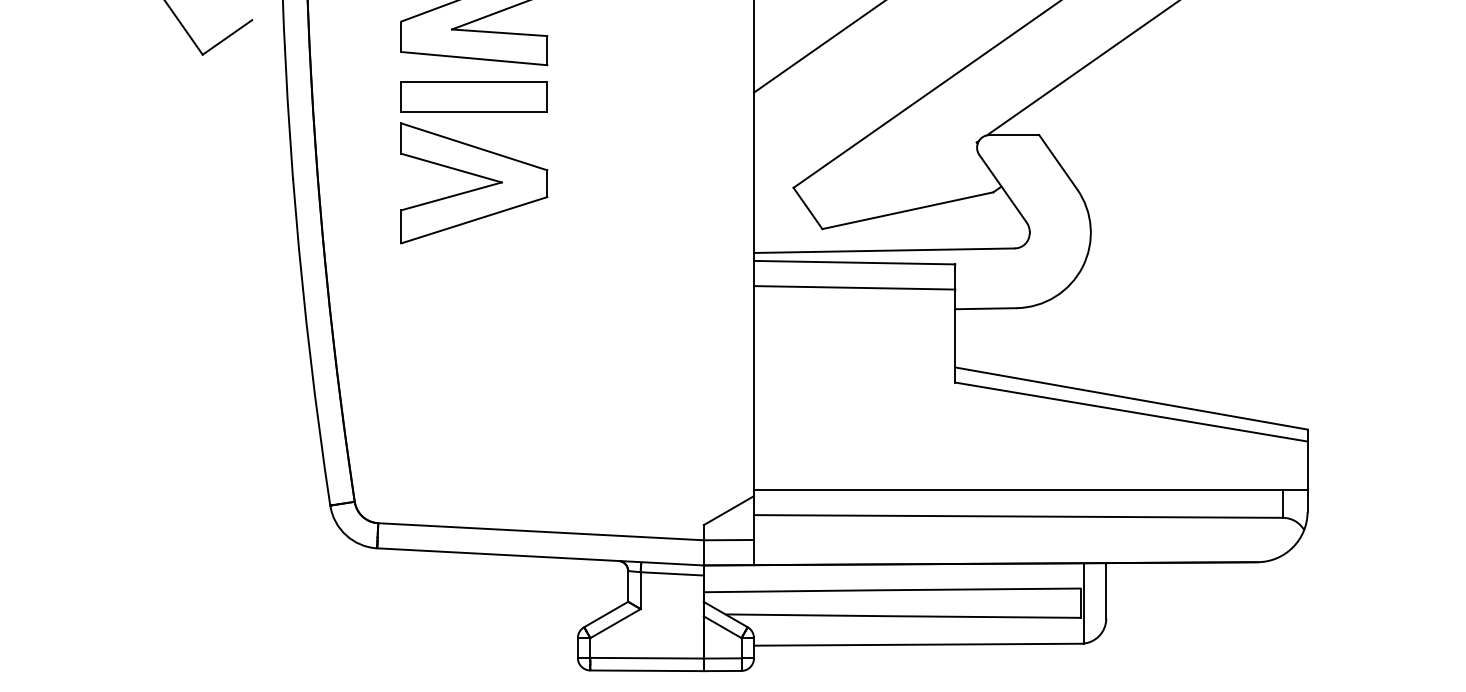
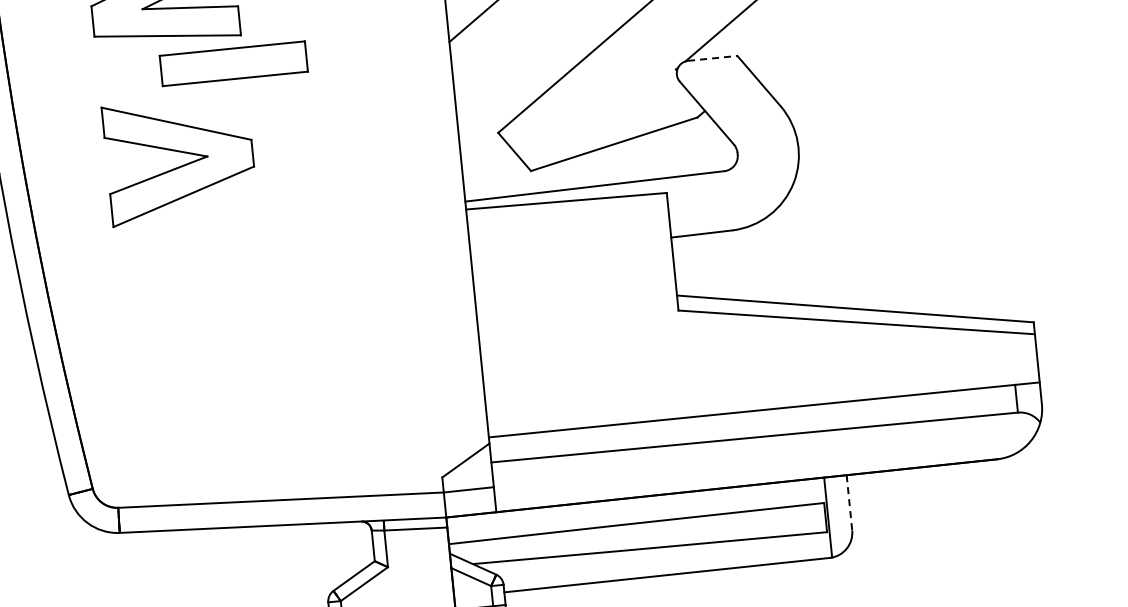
part: (473, 96) -> (232, 63), moved
line: (1014, 135) -> (712, 58), solid -> dashed
line: (854, 287) -> (568, 225), removed
line: (1106, 590) -> (849, 502), solid -> dashed

